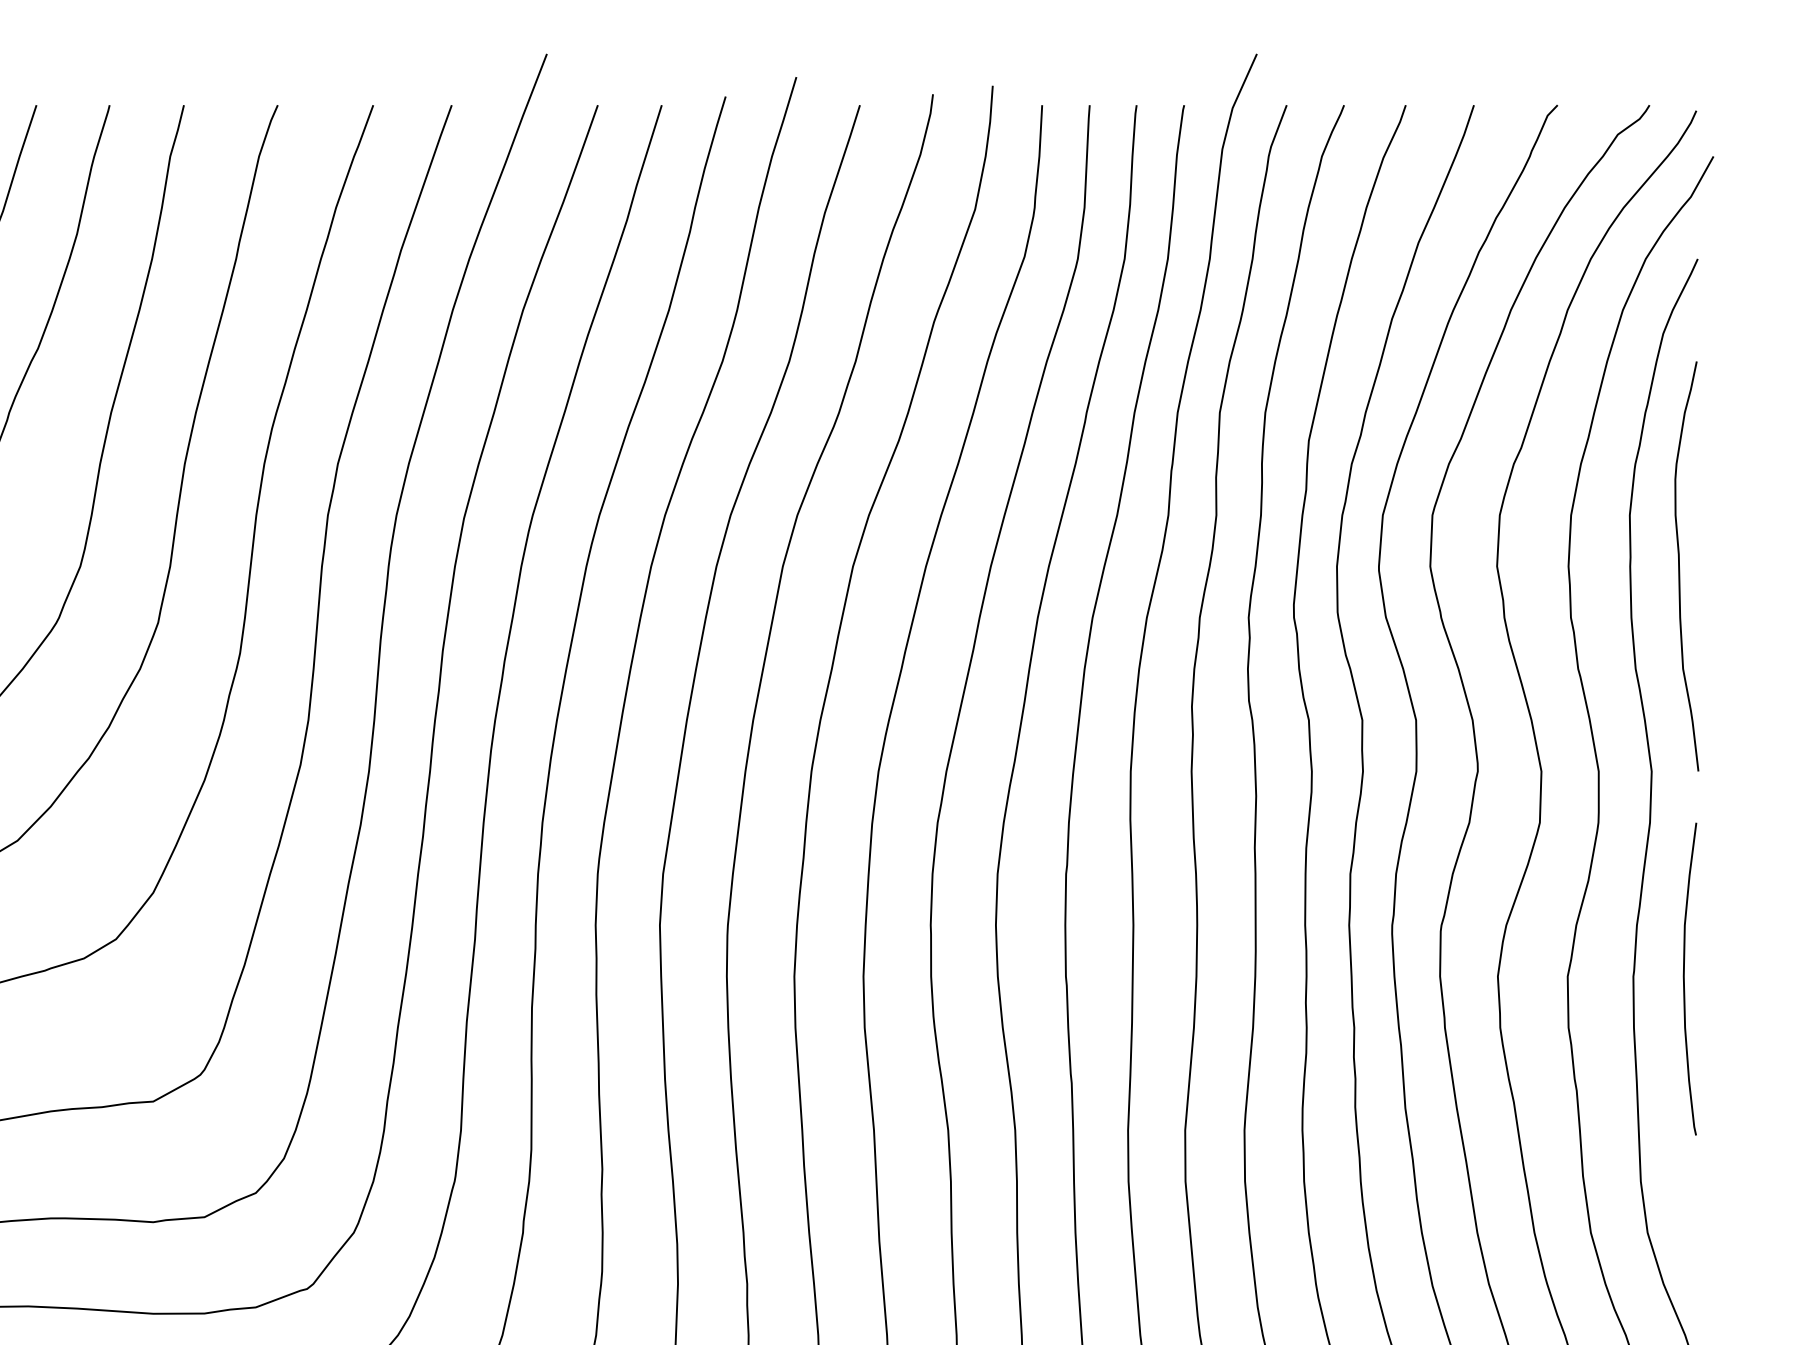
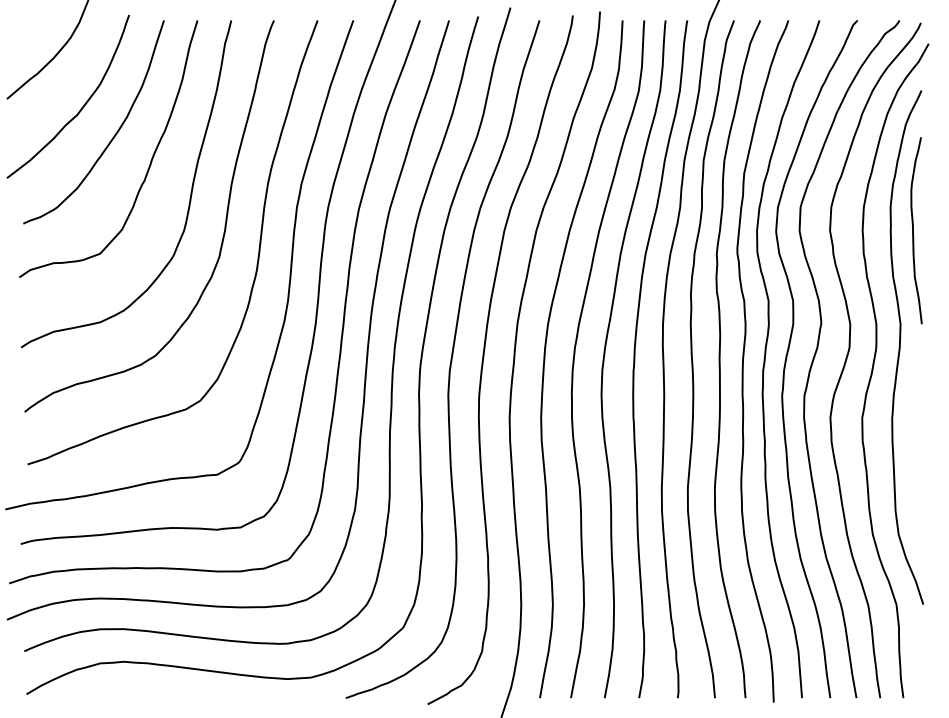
curve: (1686, 978) -> (916, 418), removed

